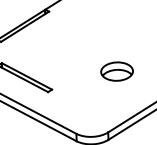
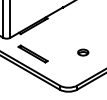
part: (115, 71) -> (82, 52), size x0.6

